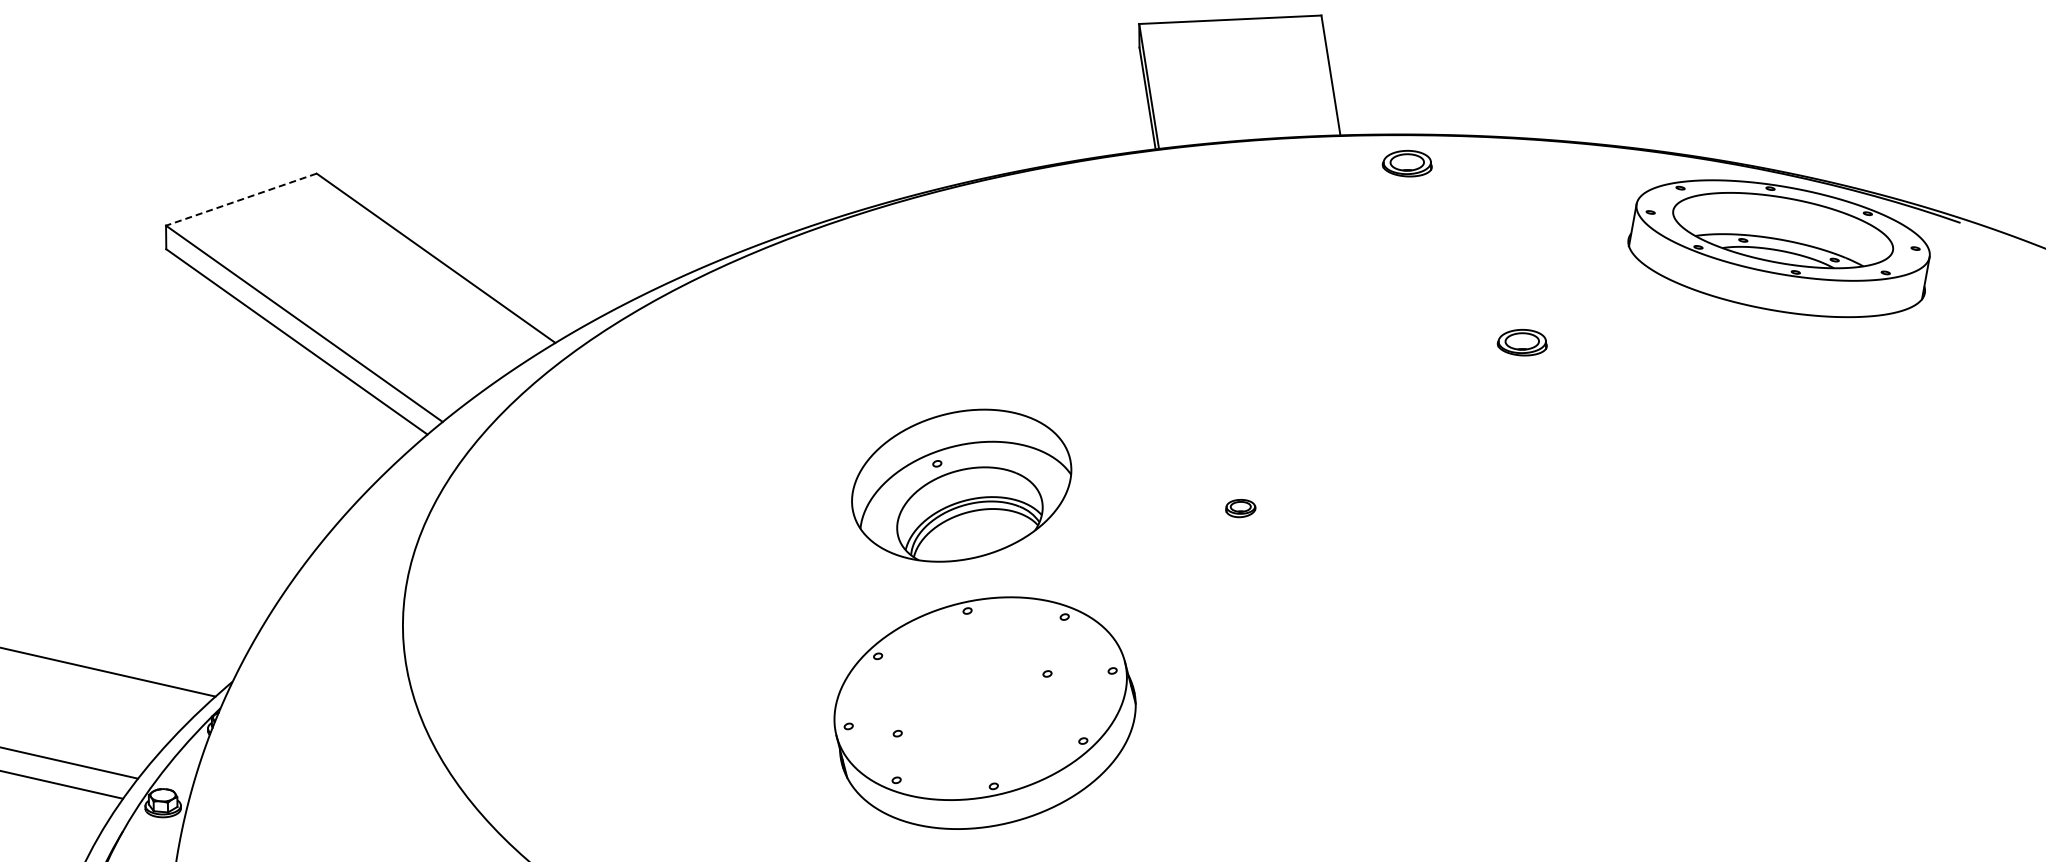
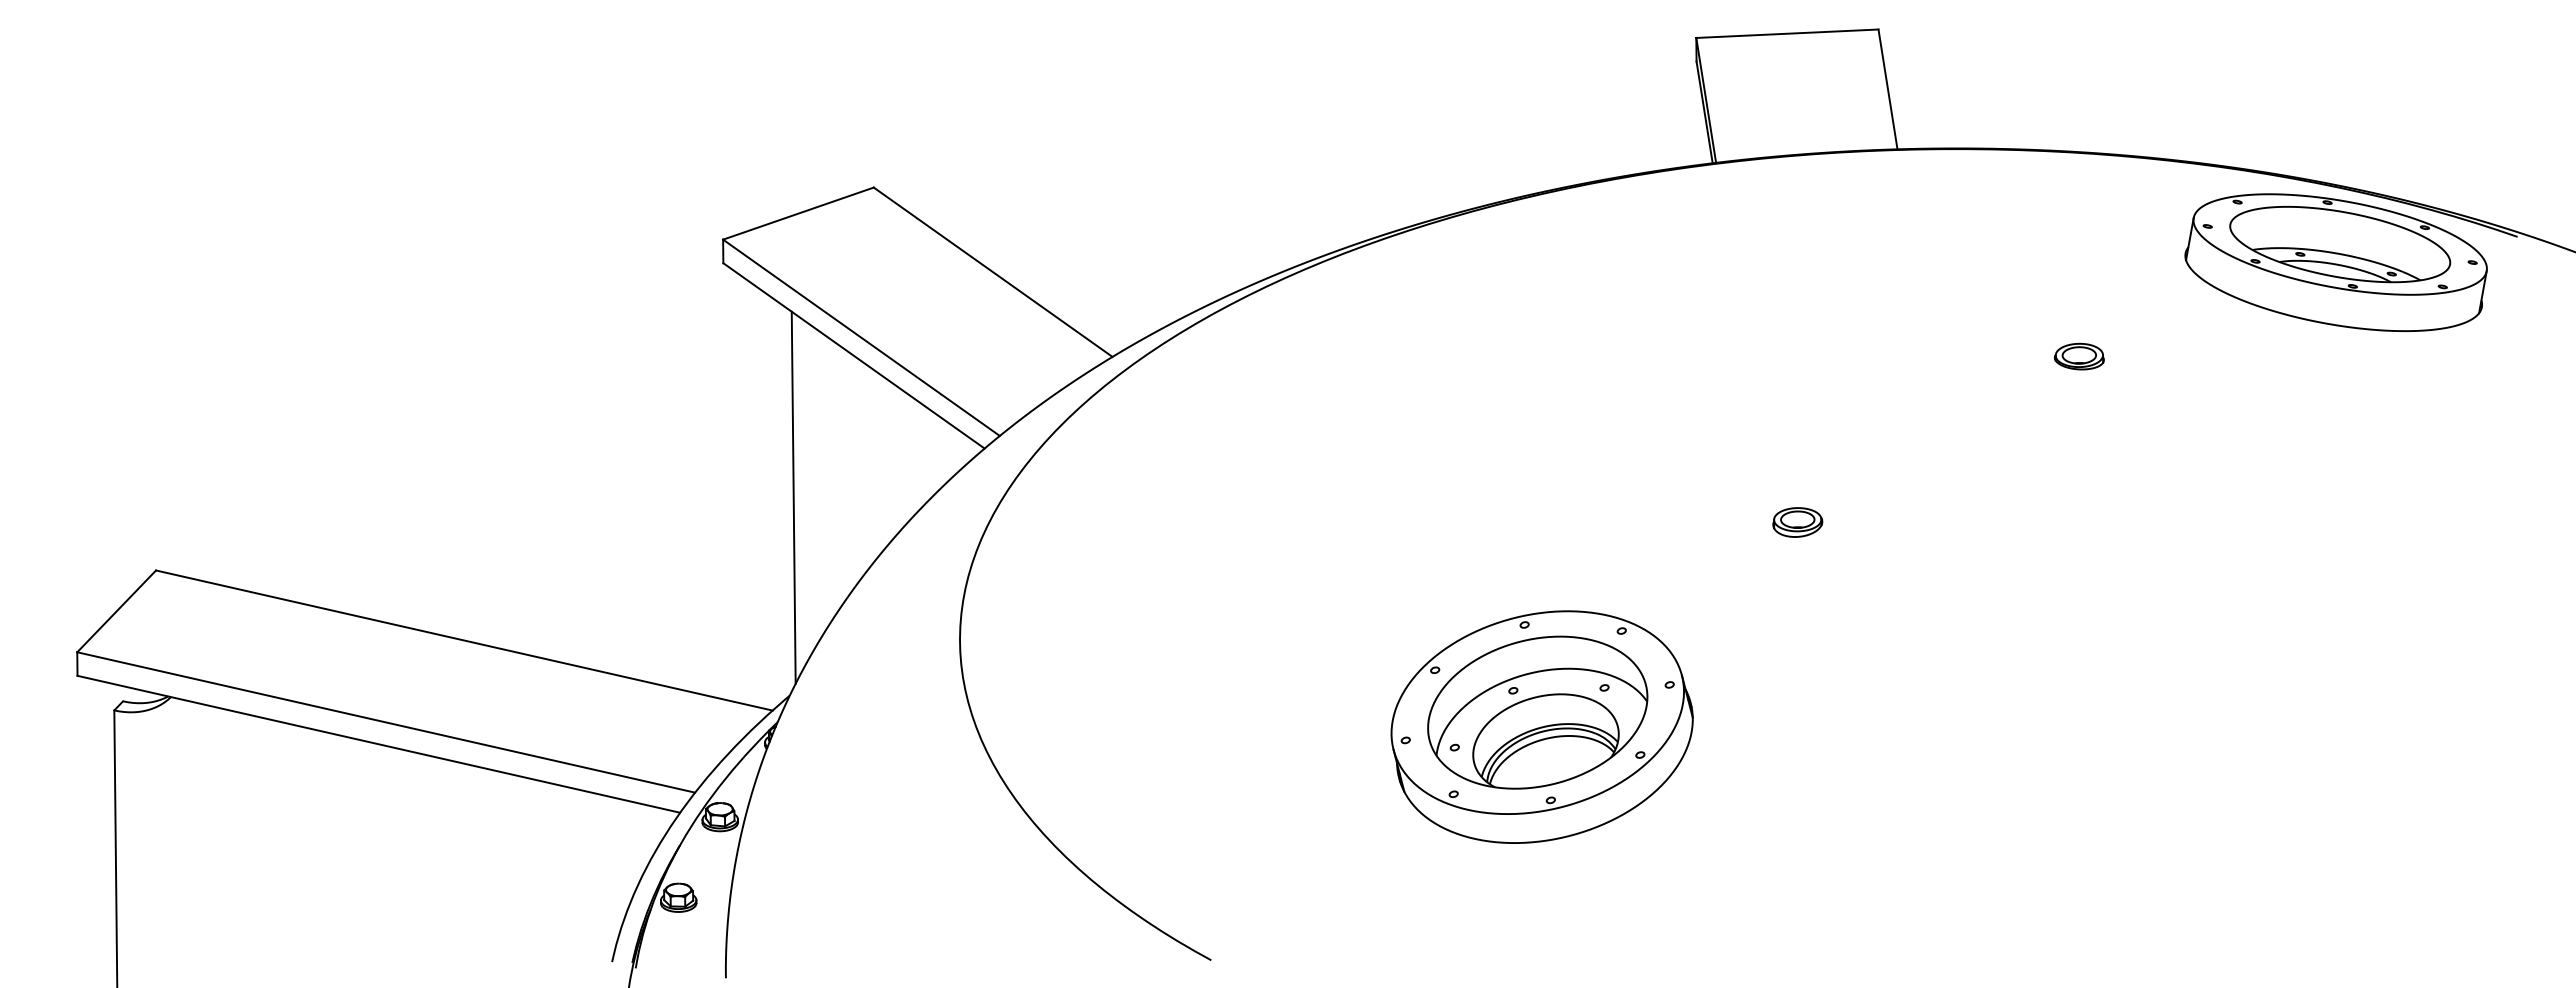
part: (1407, 163) -> (1964, 177), removed
line: (241, 199) -> (798, 213), dashed -> solid
line: (236, 483) -> (793, 497), added
part: (961, 485) -> (1537, 712), moved
part: (1240, 508) -> (1797, 522), size x1.67

